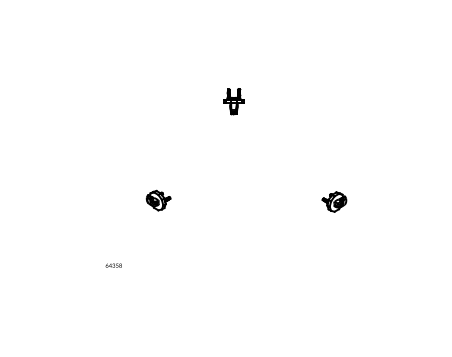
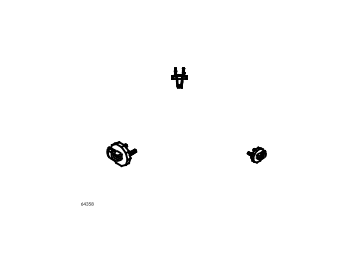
part: (158, 200) -> (121, 153), size x1.6

